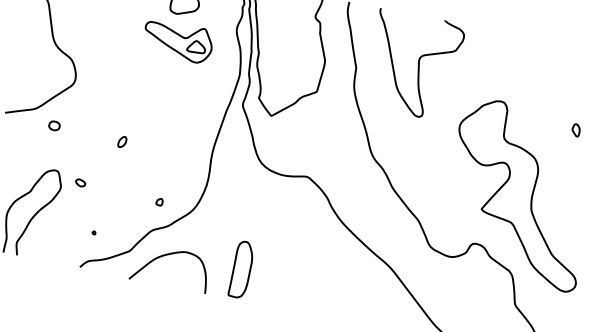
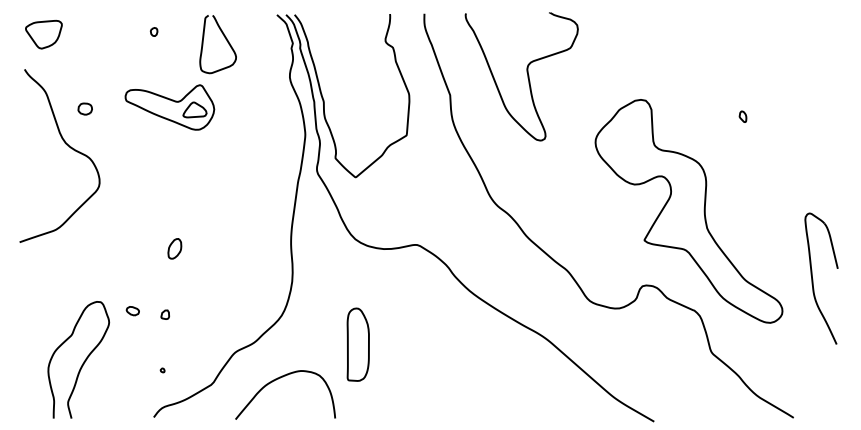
part: (177, 41) -> (169, 107), moved
part: (53, 125) -> (84, 108), moved
part: (575, 130) -> (742, 116), size x0.7
part: (122, 141) -> (174, 248), size x1.4
part: (159, 201) -> (164, 314), moved
curve: (167, 255) -> (278, 379), moved
part: (241, 269) -> (357, 344), moved

